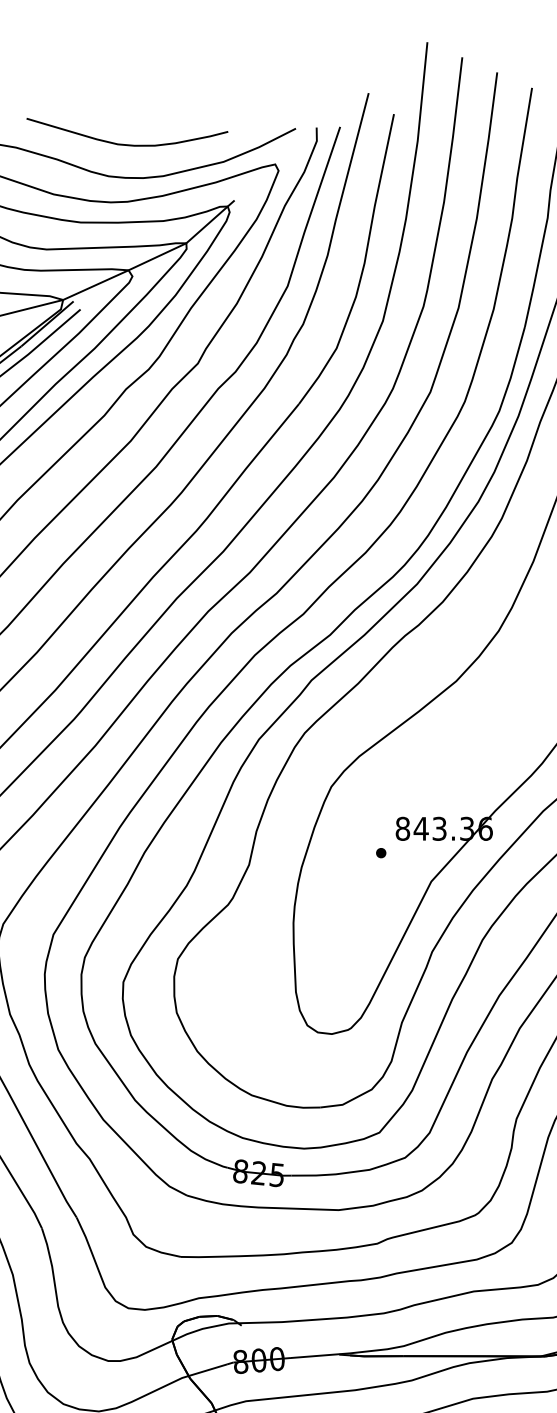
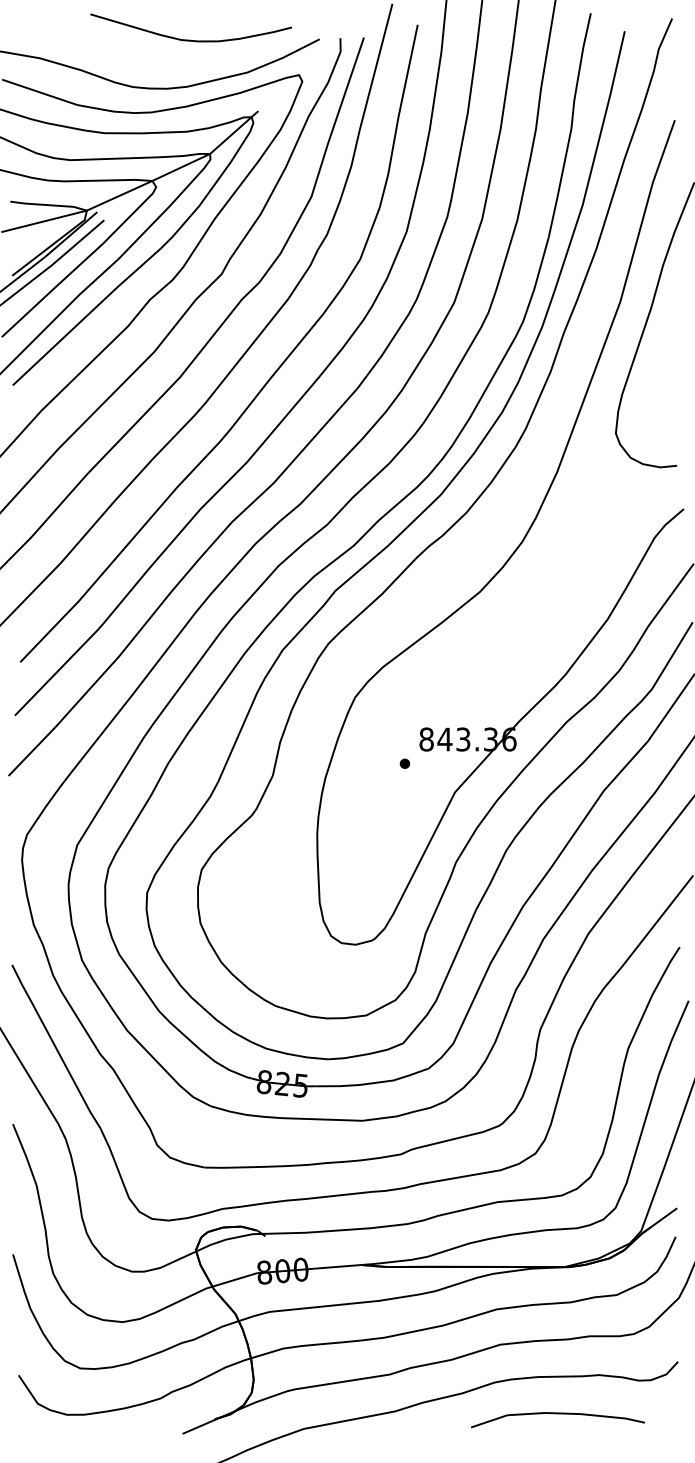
curve: (126, 143) -> (190, 39), moved

